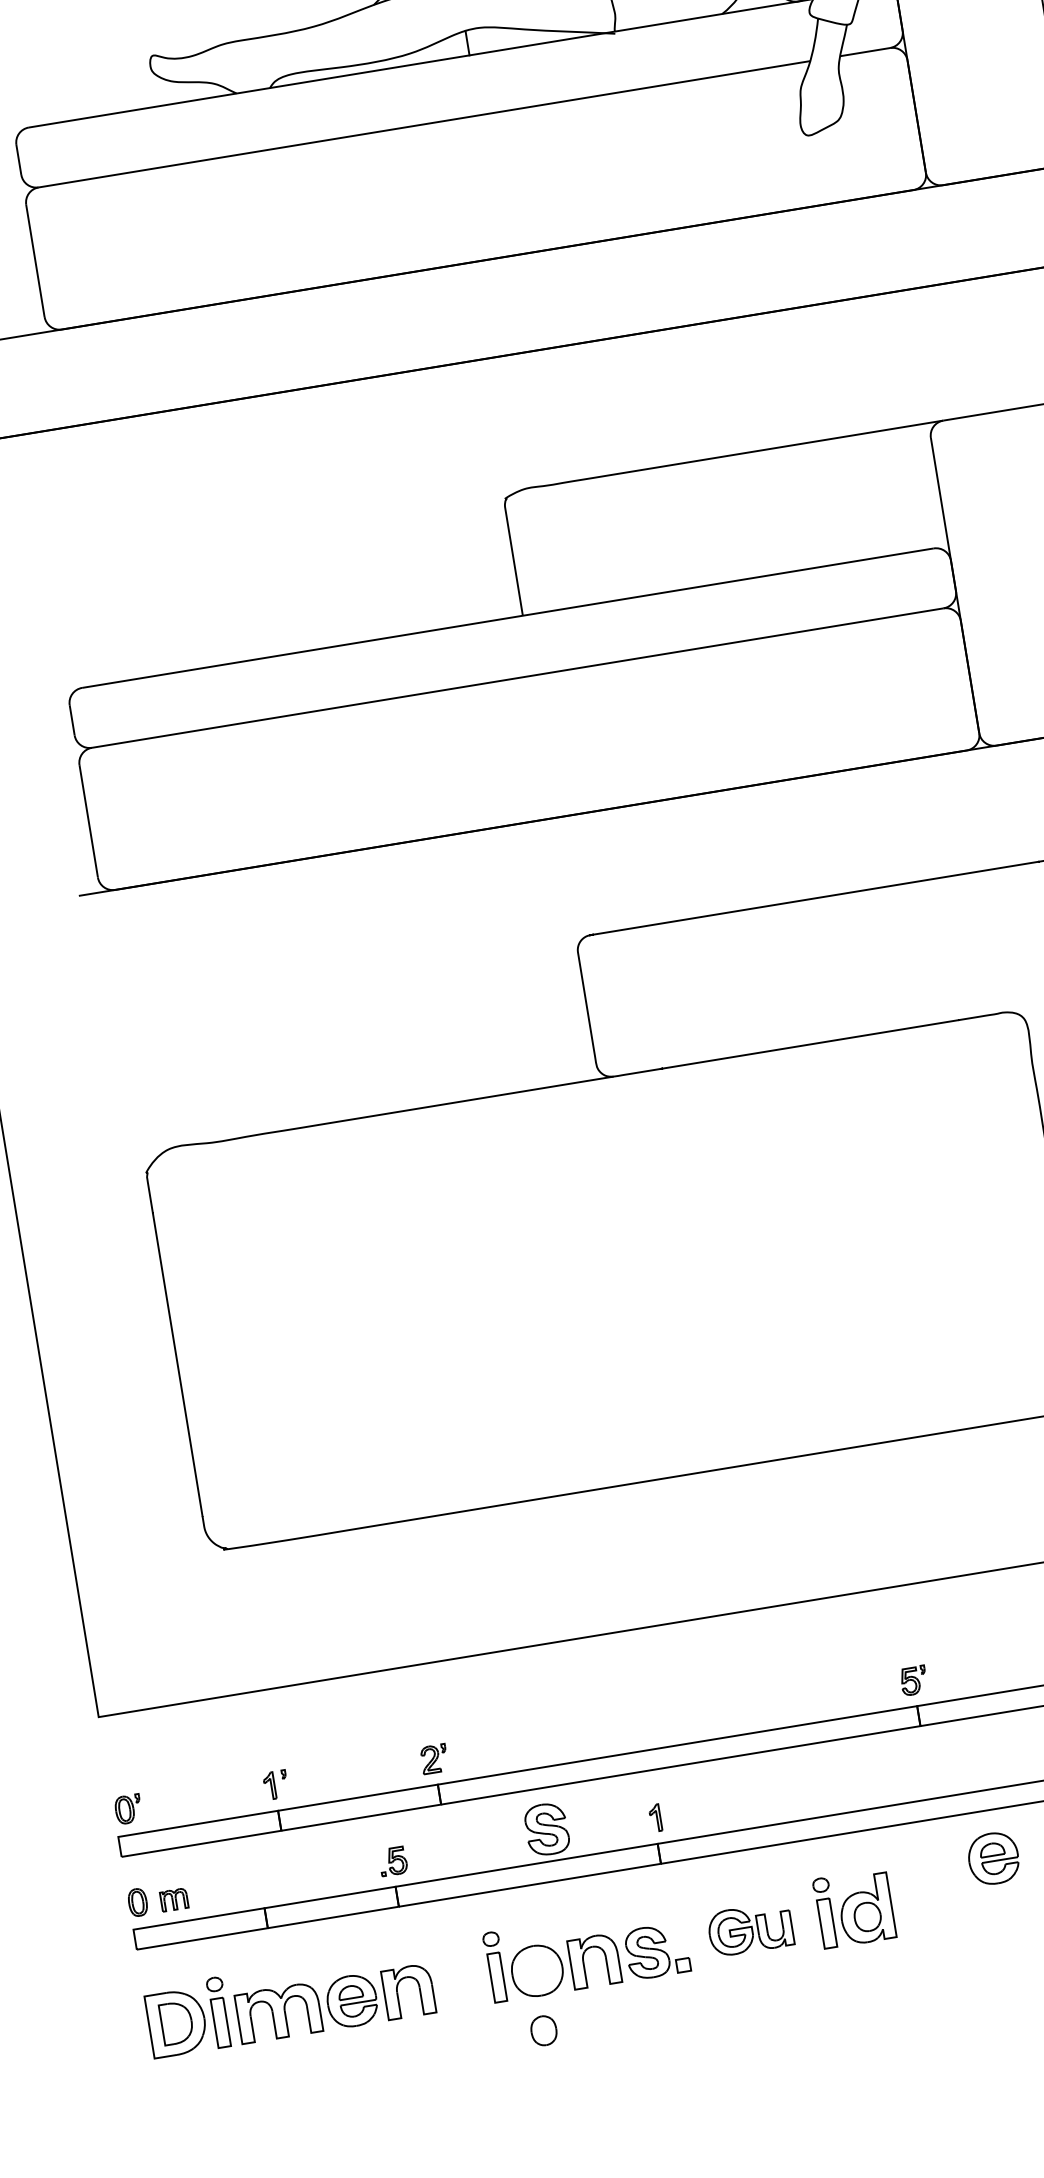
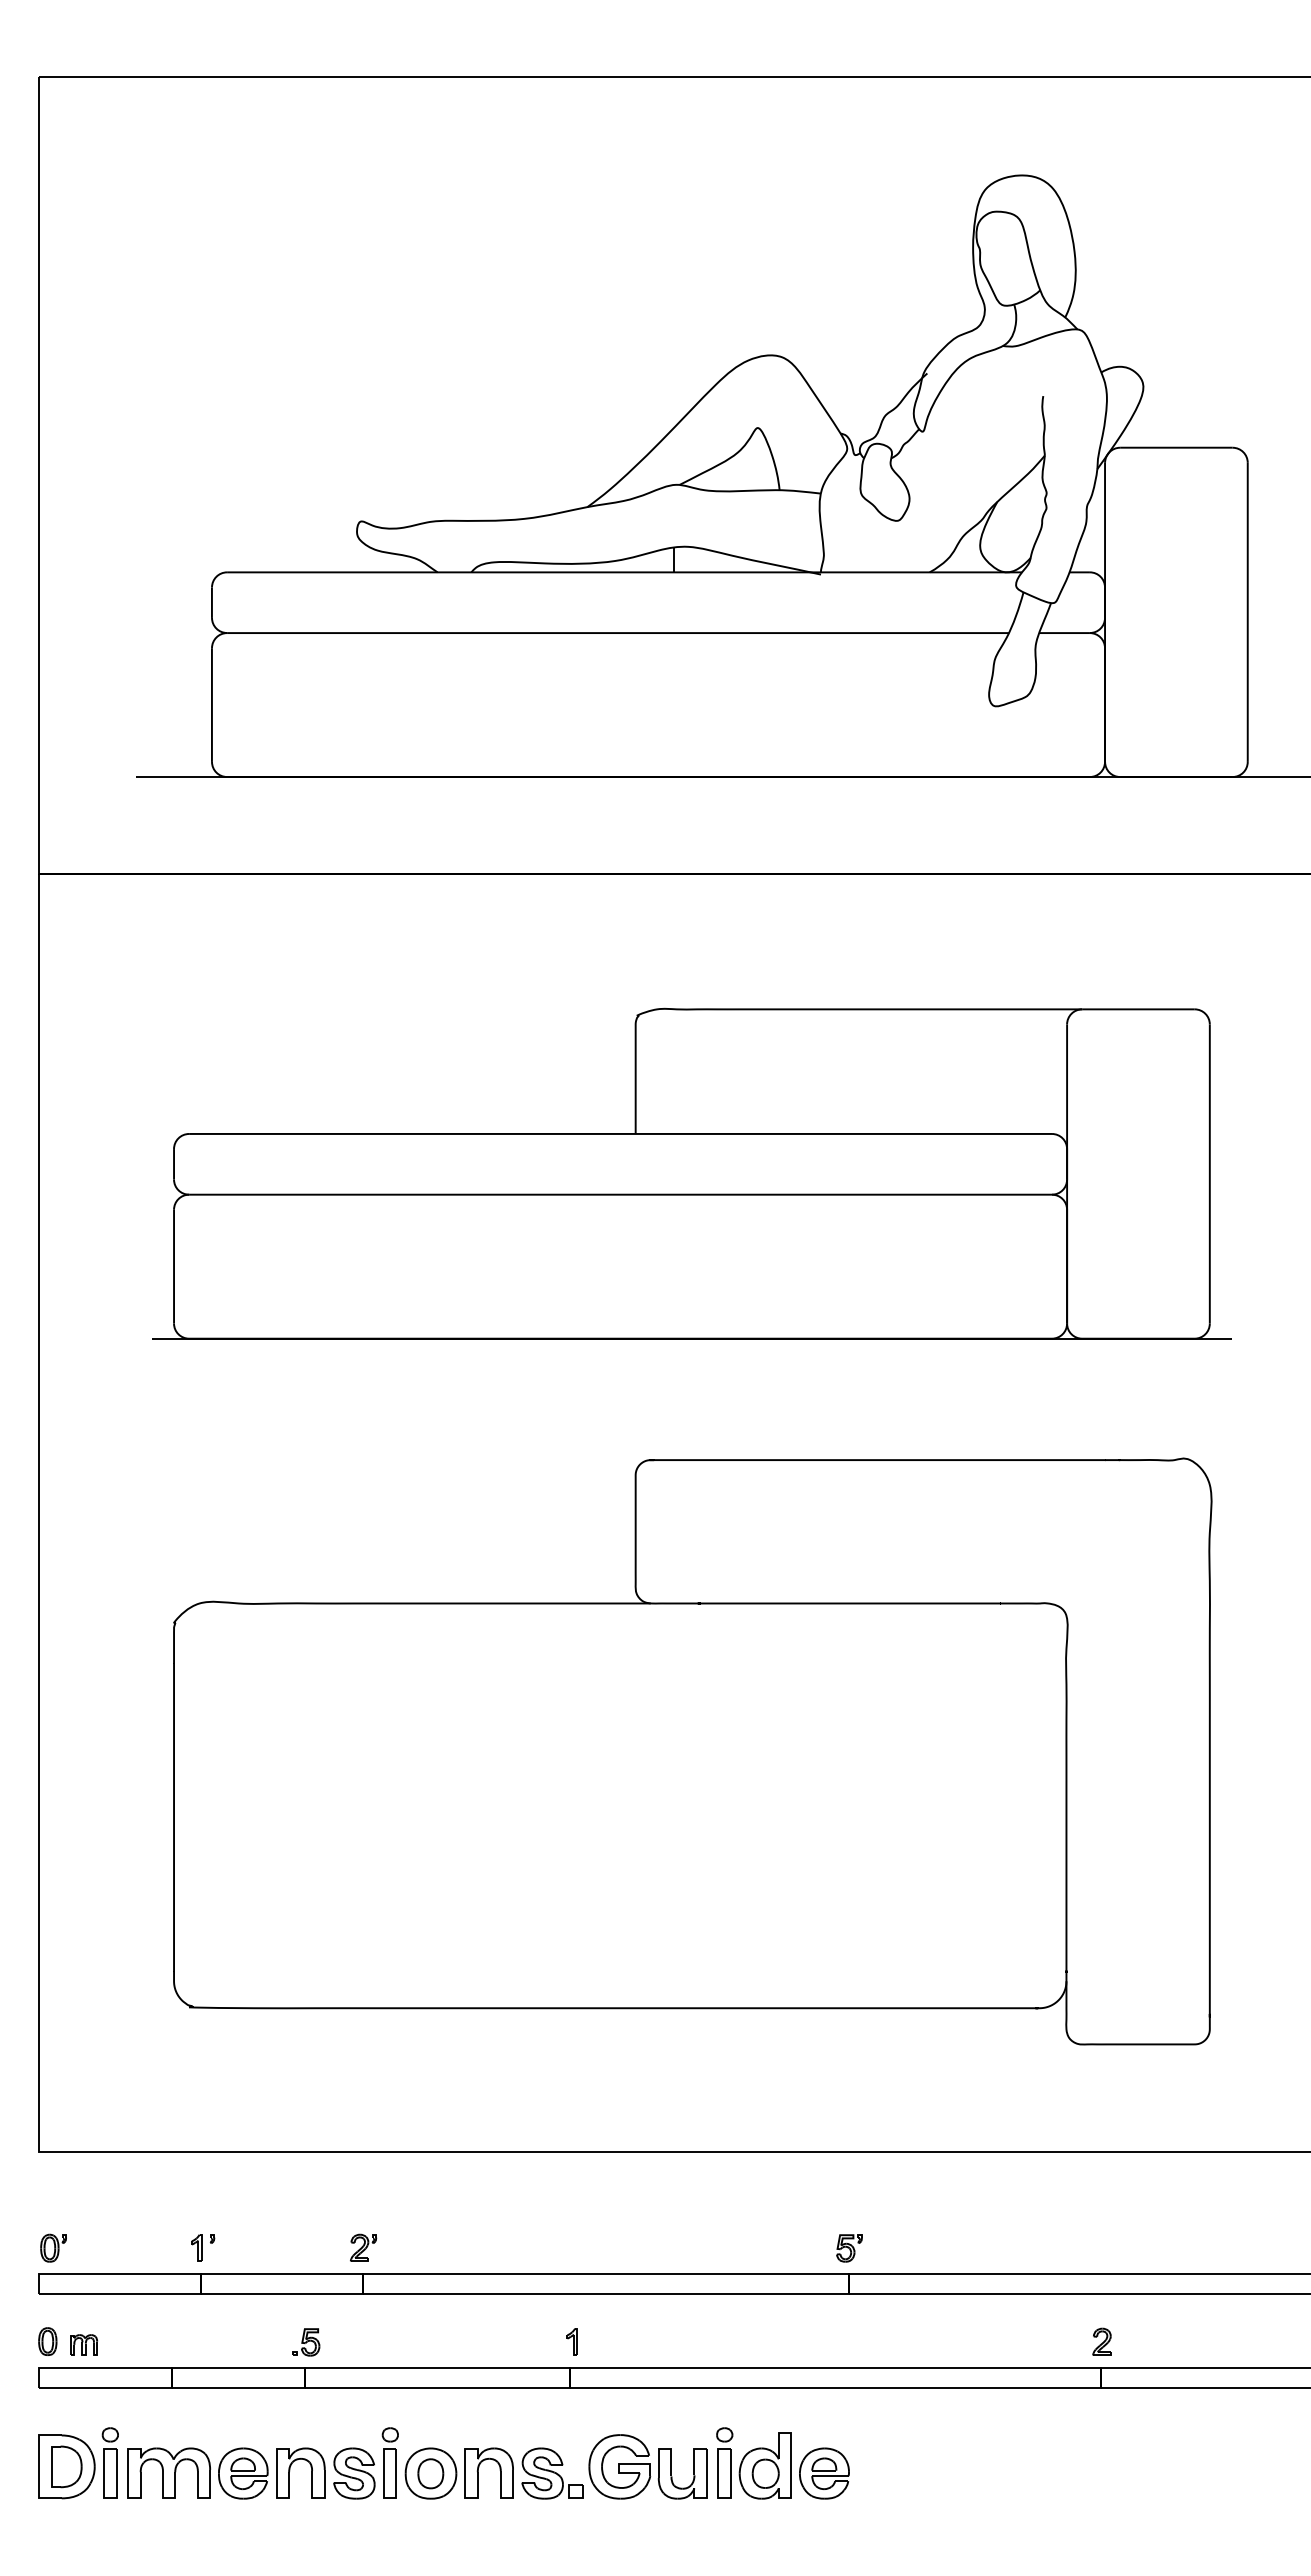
part: (547, 1829) -> (354, 2473), moved
part: (993, 1858) -> (824, 2473), moved
part: (749, 1928) -> (647, 2466), size x1.43
part: (543, 2030) -> (430, 2473), moved

